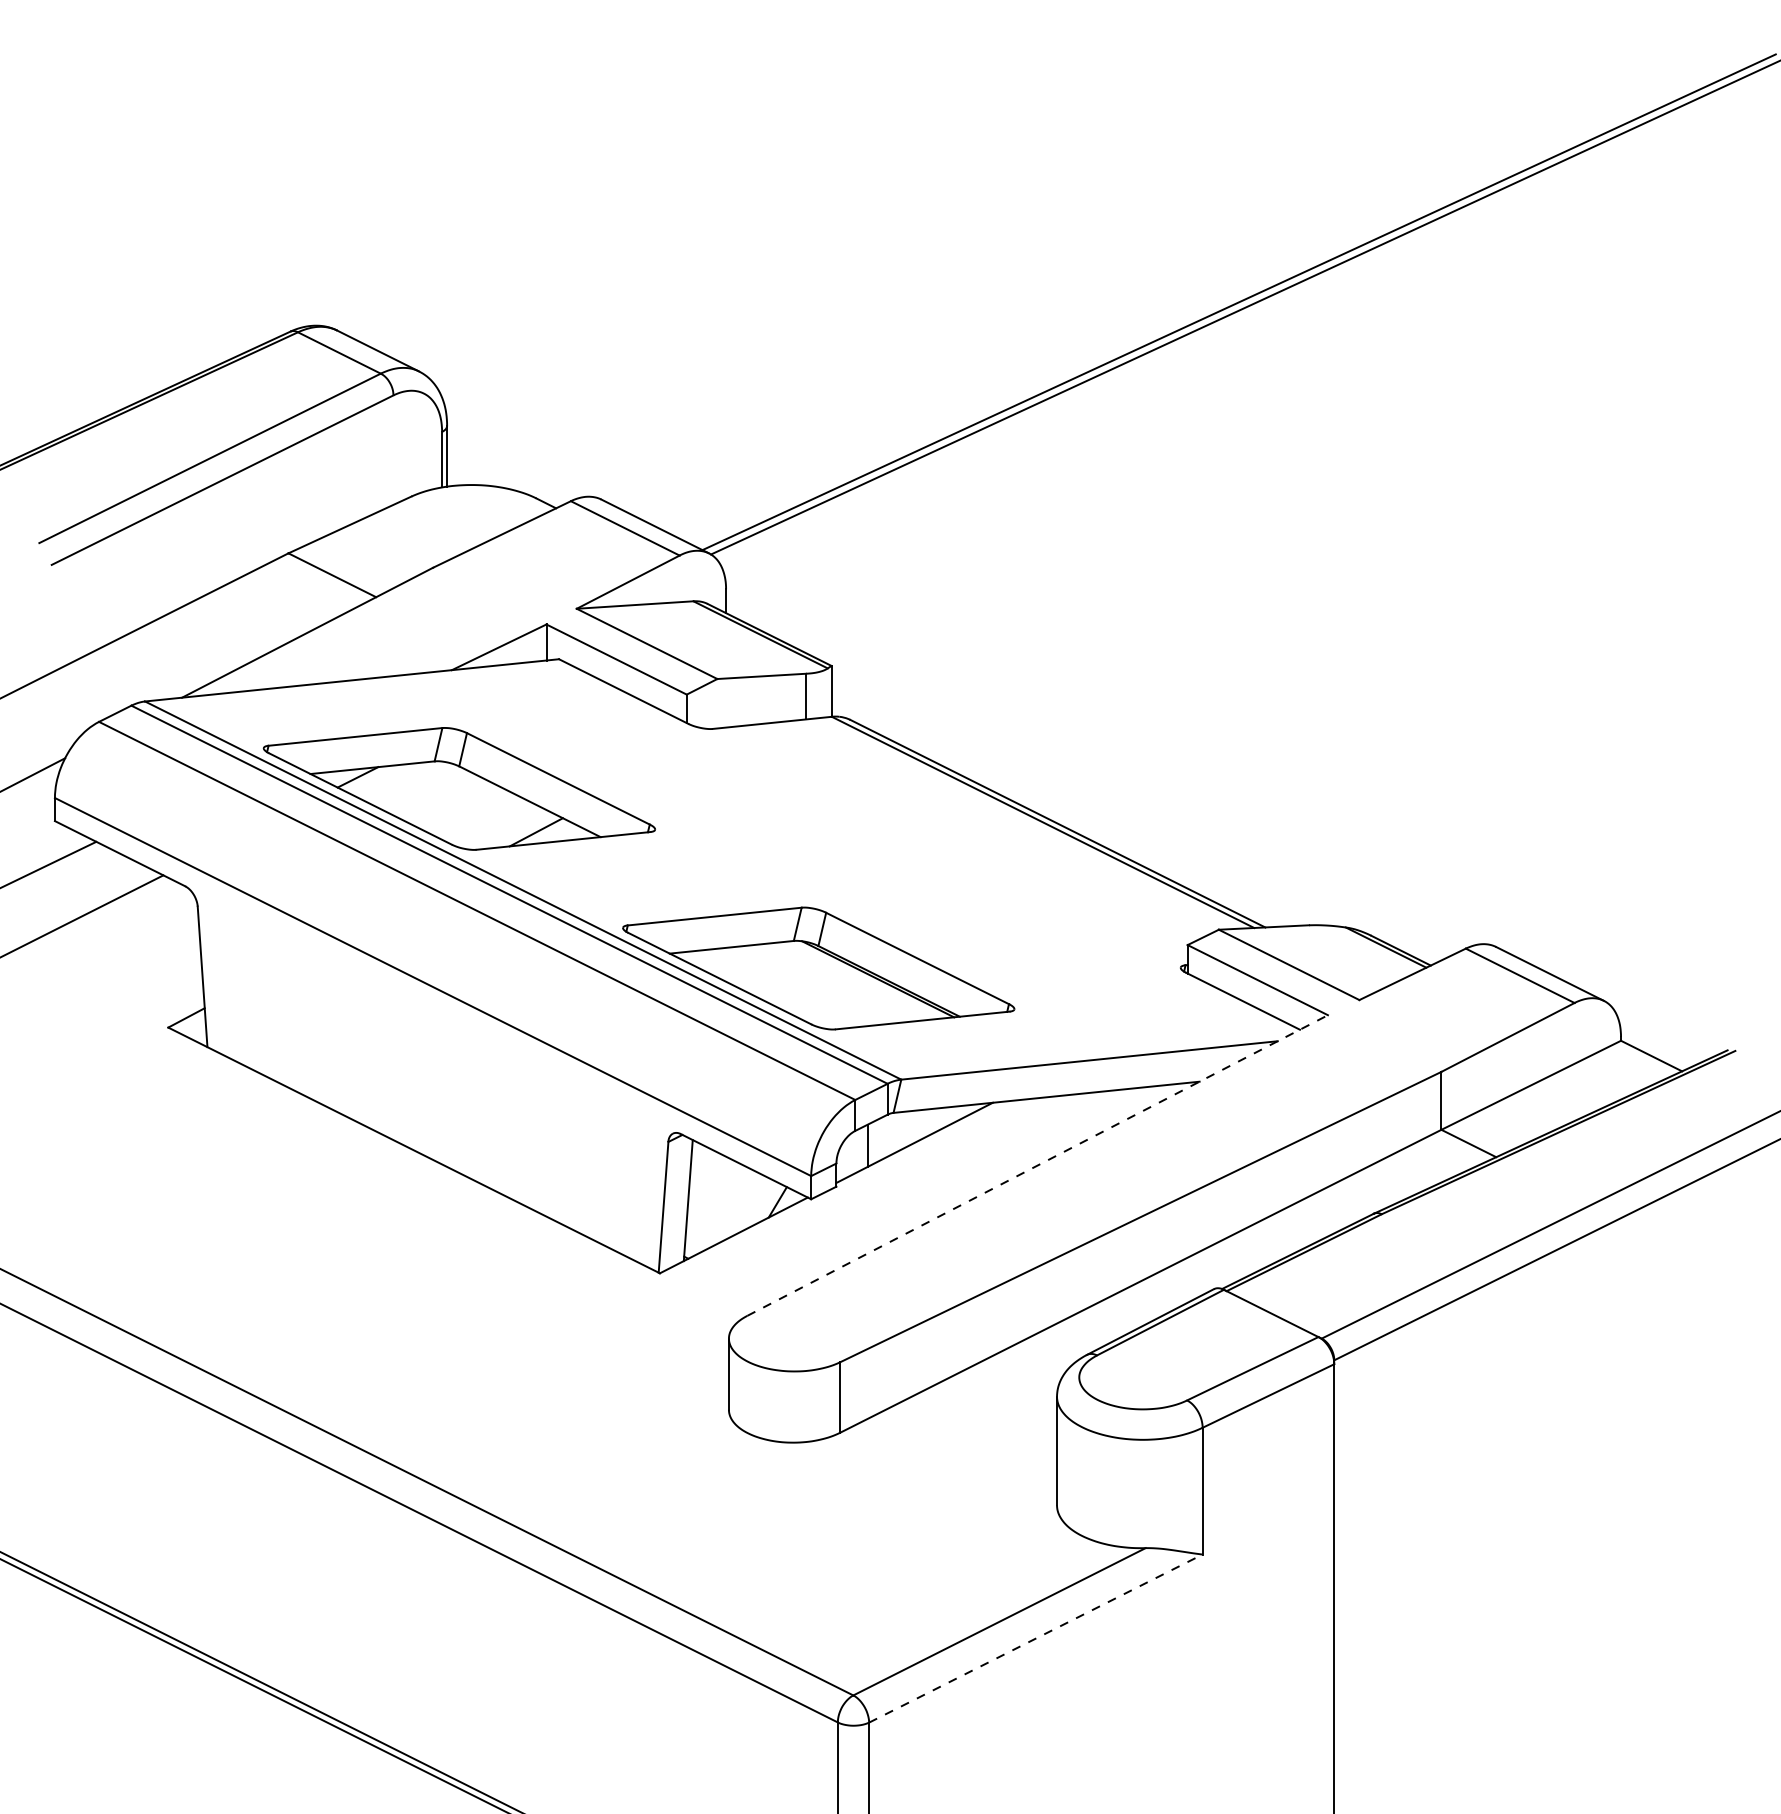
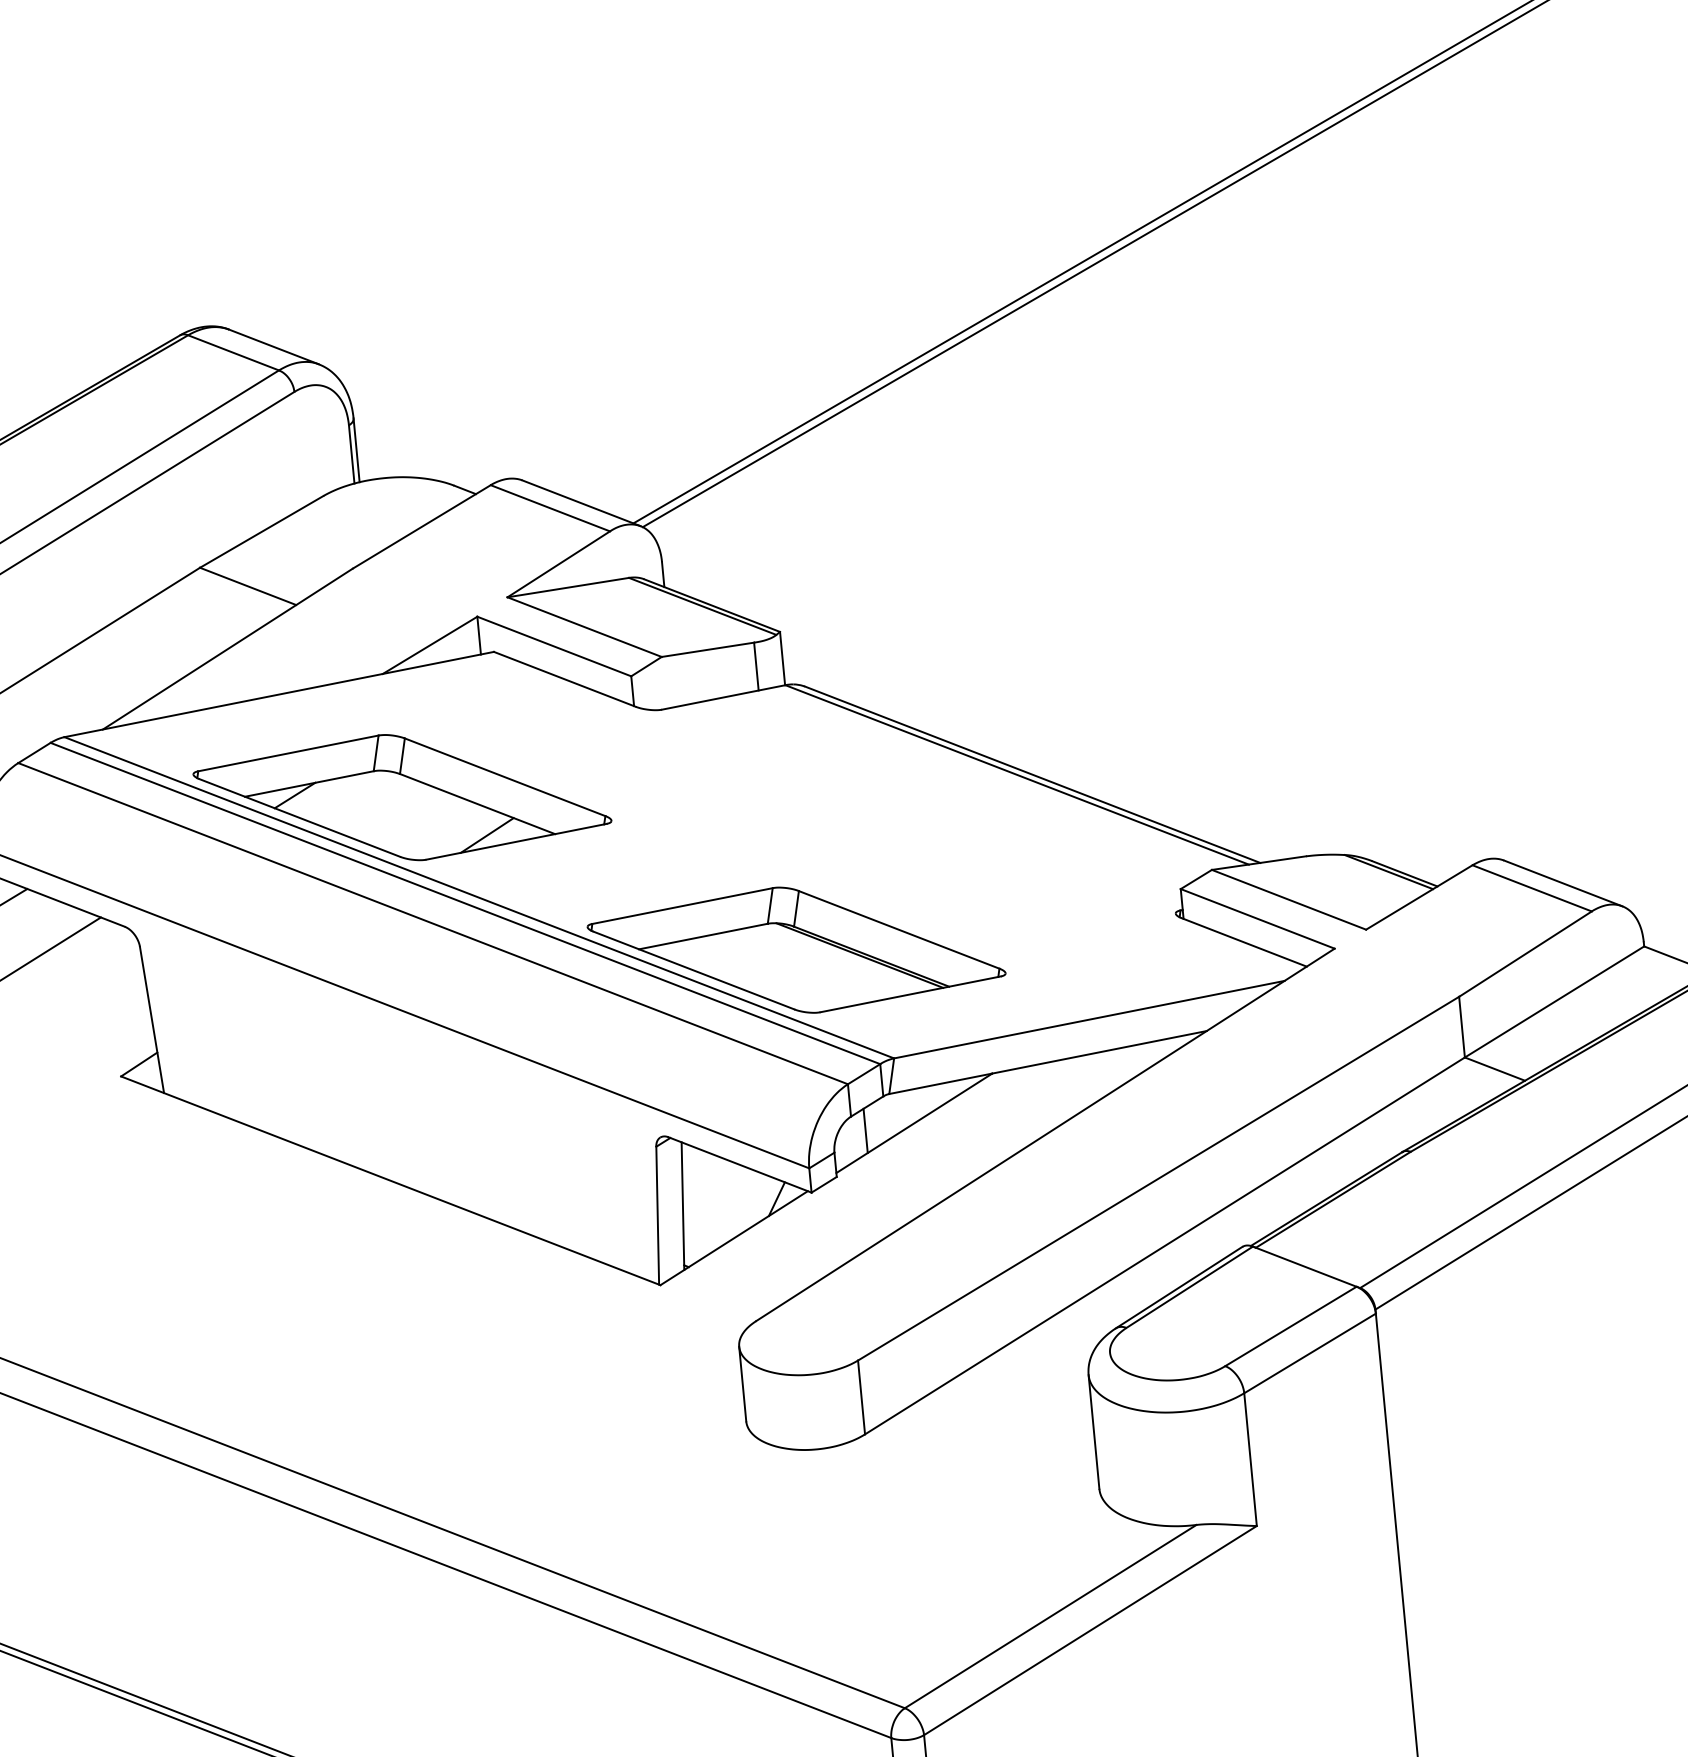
line: (1037, 1165) -> (1045, 1134), dashed -> solid
line: (1035, 1638) -> (1090, 1630), dashed -> solid

